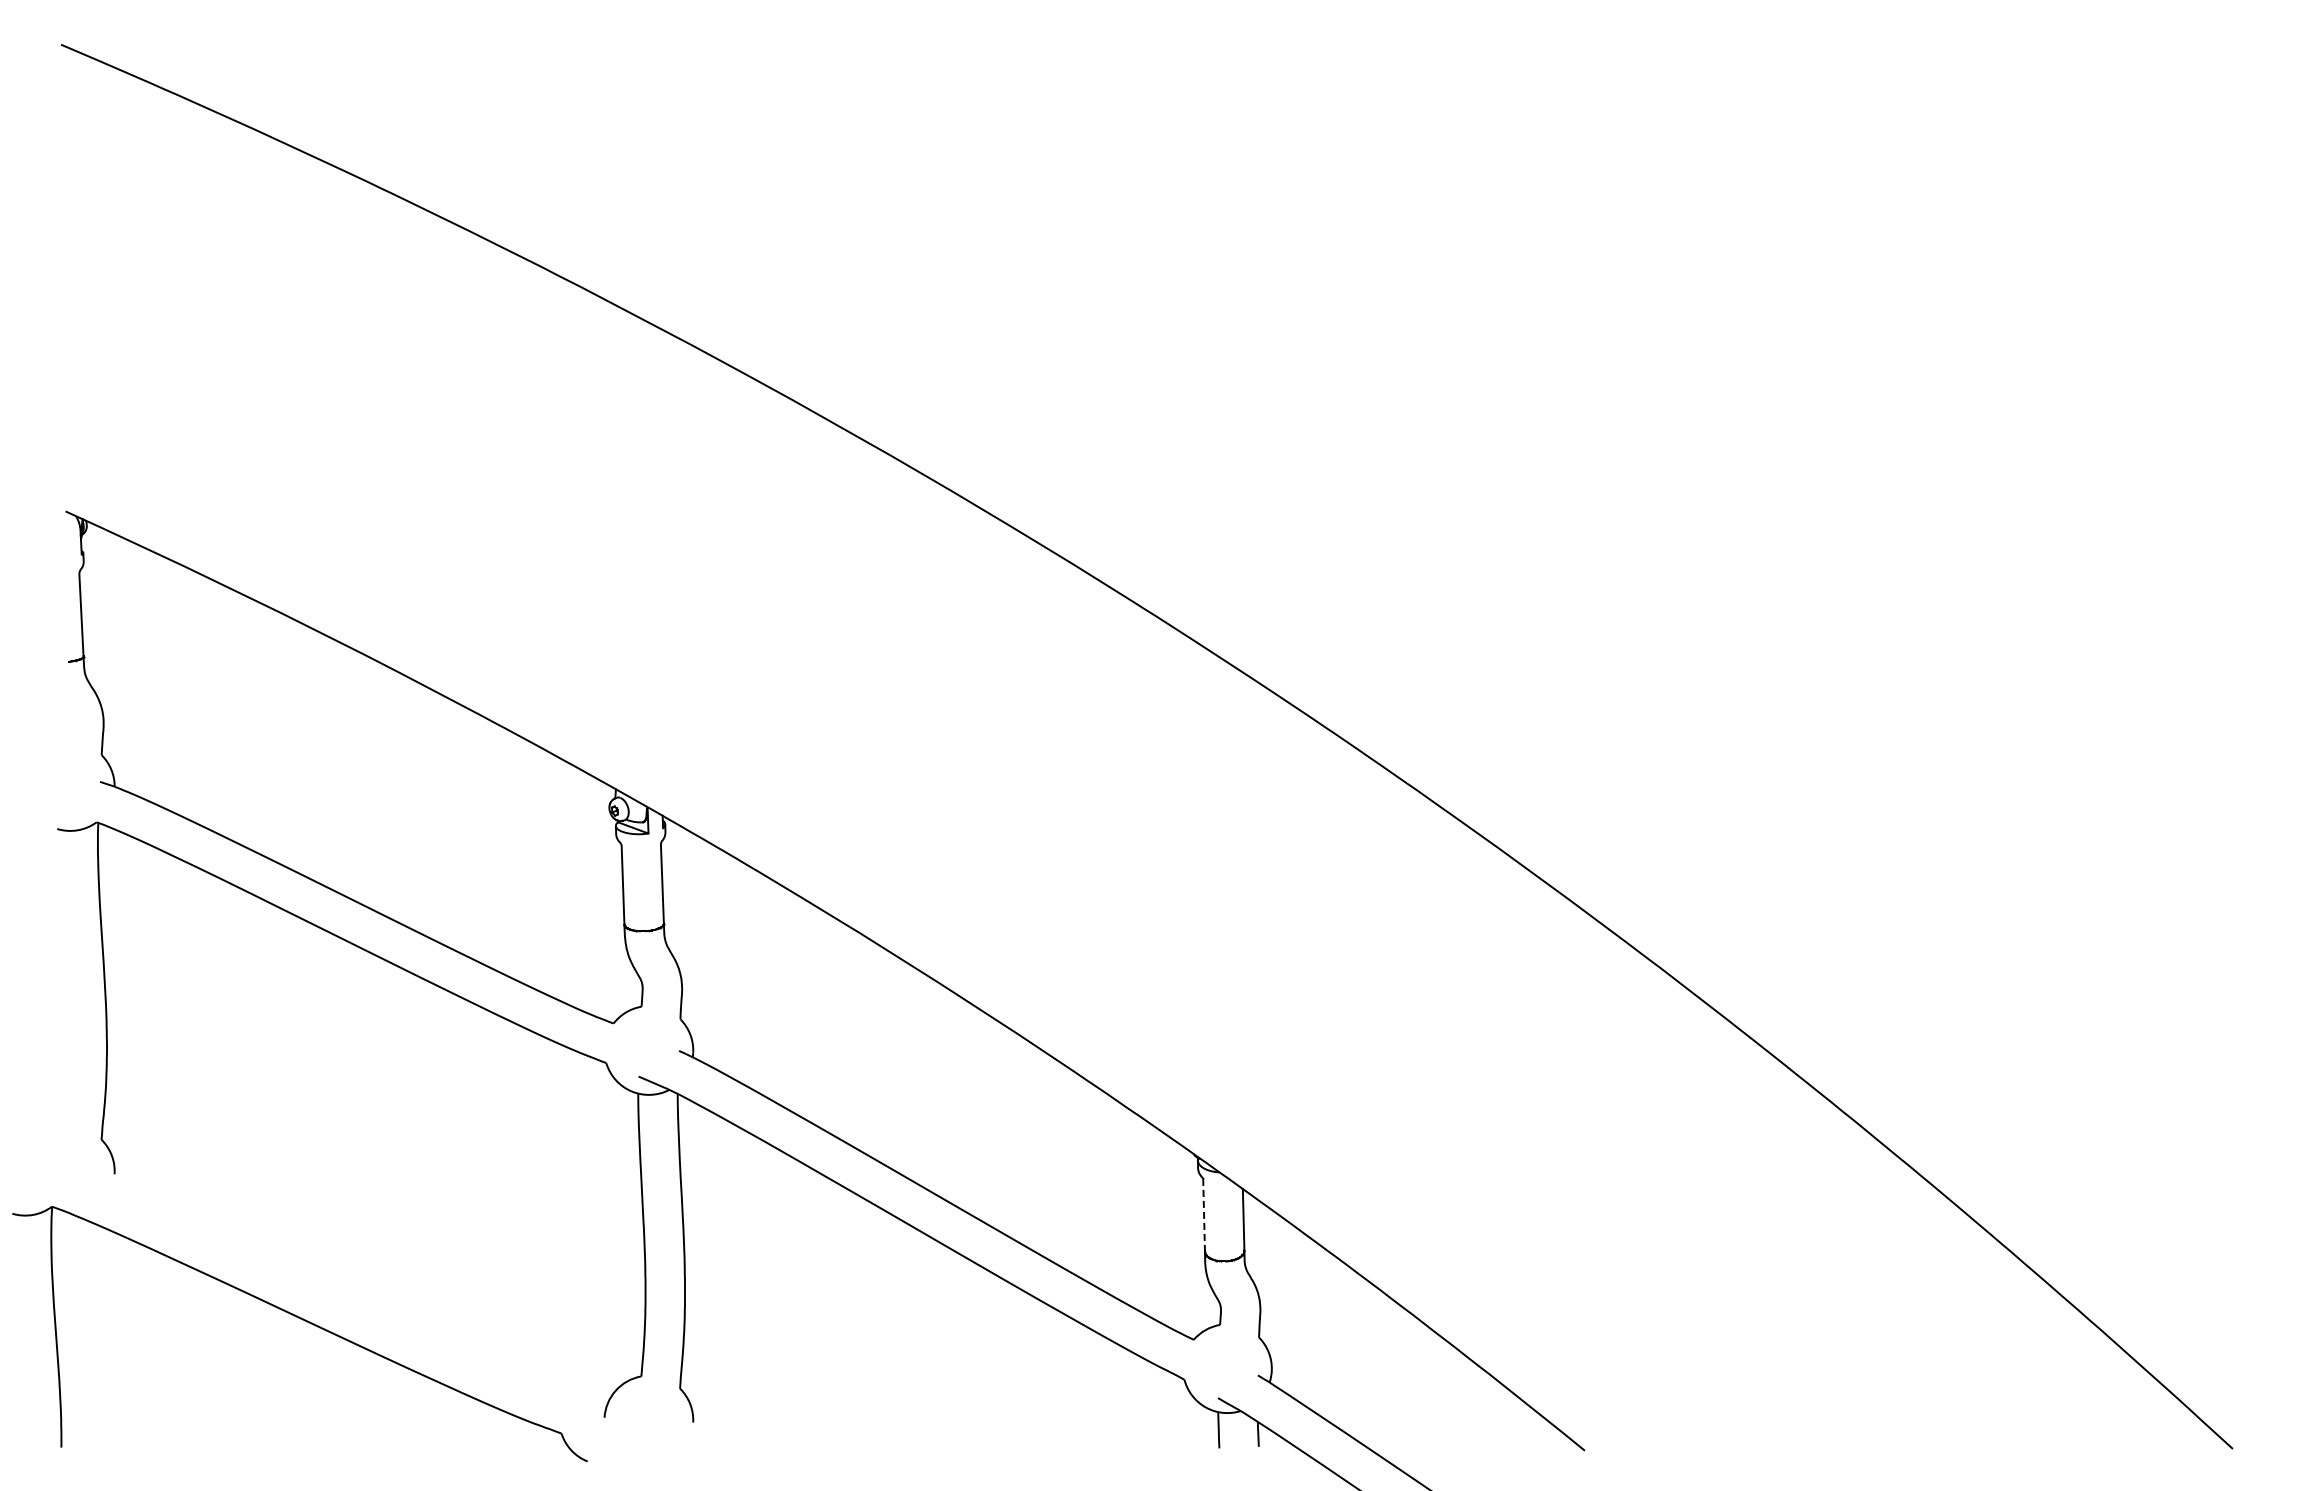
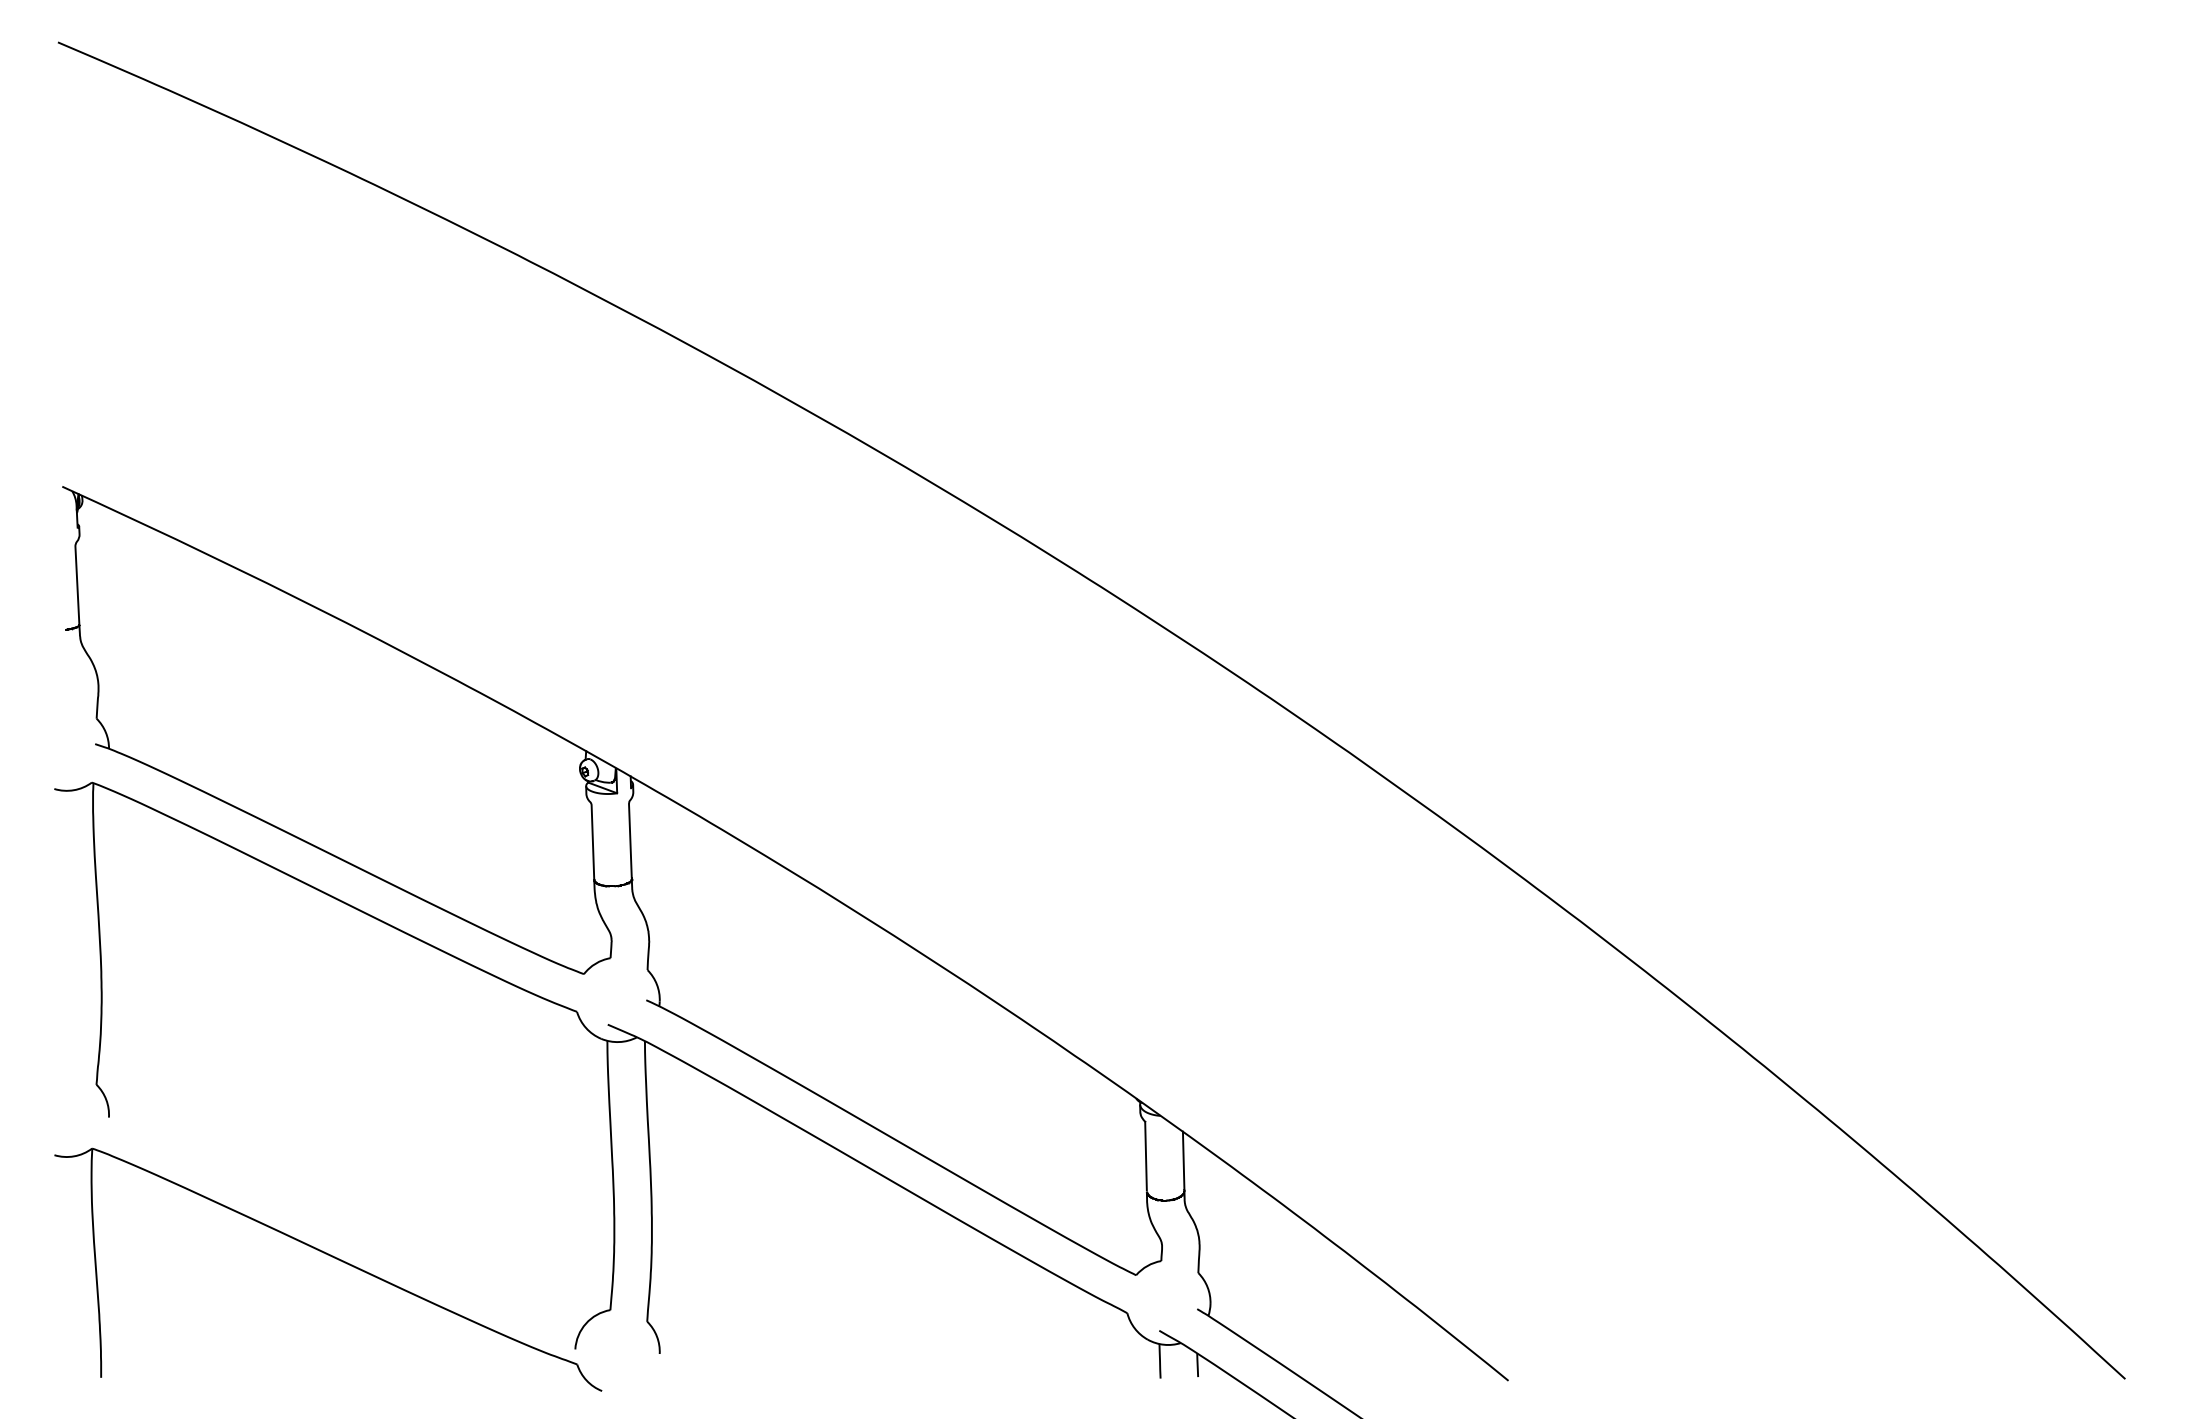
line: (1204, 1211) -> (1146, 1153), dashed -> solid
part: (306, 1322) -> (334, 1258), moved

